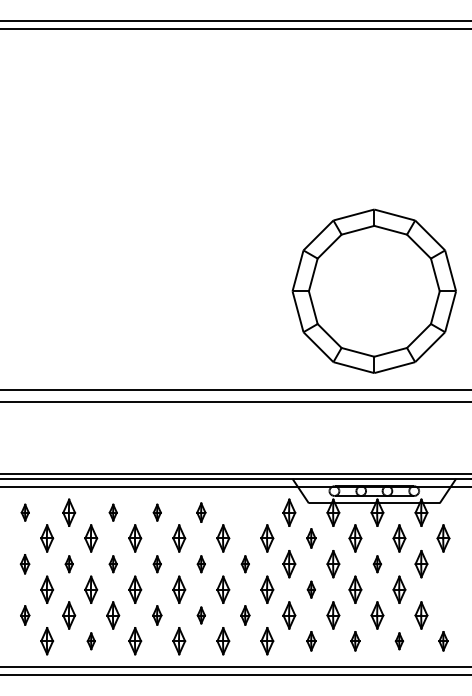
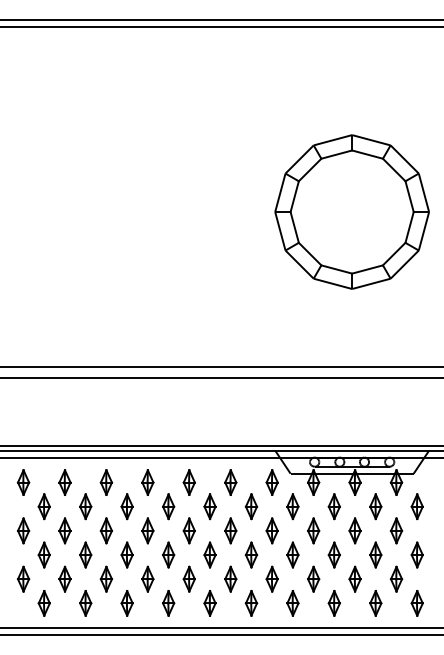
part: (373, 290) -> (351, 211), moved
part: (25, 512) -> (23, 482), size x1.67
part: (113, 512) -> (106, 482), size x1.67
part: (157, 512) -> (148, 482), size x1.67
part: (201, 512) -> (189, 482), size x1.43
part: (245, 512) -> (230, 482), added
part: (311, 538) -> (293, 506), size x1.43
part: (24, 564) -> (22, 531), size x1.43
part: (69, 564) -> (65, 531), size x1.67
part: (113, 564) -> (106, 531), size x1.67
part: (157, 564) -> (148, 531), size x1.67
part: (201, 564) -> (189, 531), size x1.67
part: (245, 564) -> (230, 531), size x1.67
part: (377, 564) -> (355, 531), size x1.67
part: (311, 589) -> (293, 554), size x1.67
part: (443, 589) -> (417, 554), added
part: (25, 615) -> (23, 579), size x1.43
part: (157, 615) -> (148, 579), size x1.43
part: (201, 615) -> (189, 579), size x1.67
part: (245, 615) -> (230, 579), size x1.43
part: (91, 641) -> (86, 603), size x1.67
part: (311, 641) -> (293, 603), size x1.43
part: (355, 641) -> (334, 603), size x1.43
part: (399, 641) -> (375, 603), size x1.67
part: (443, 641) -> (417, 603), size x1.43

